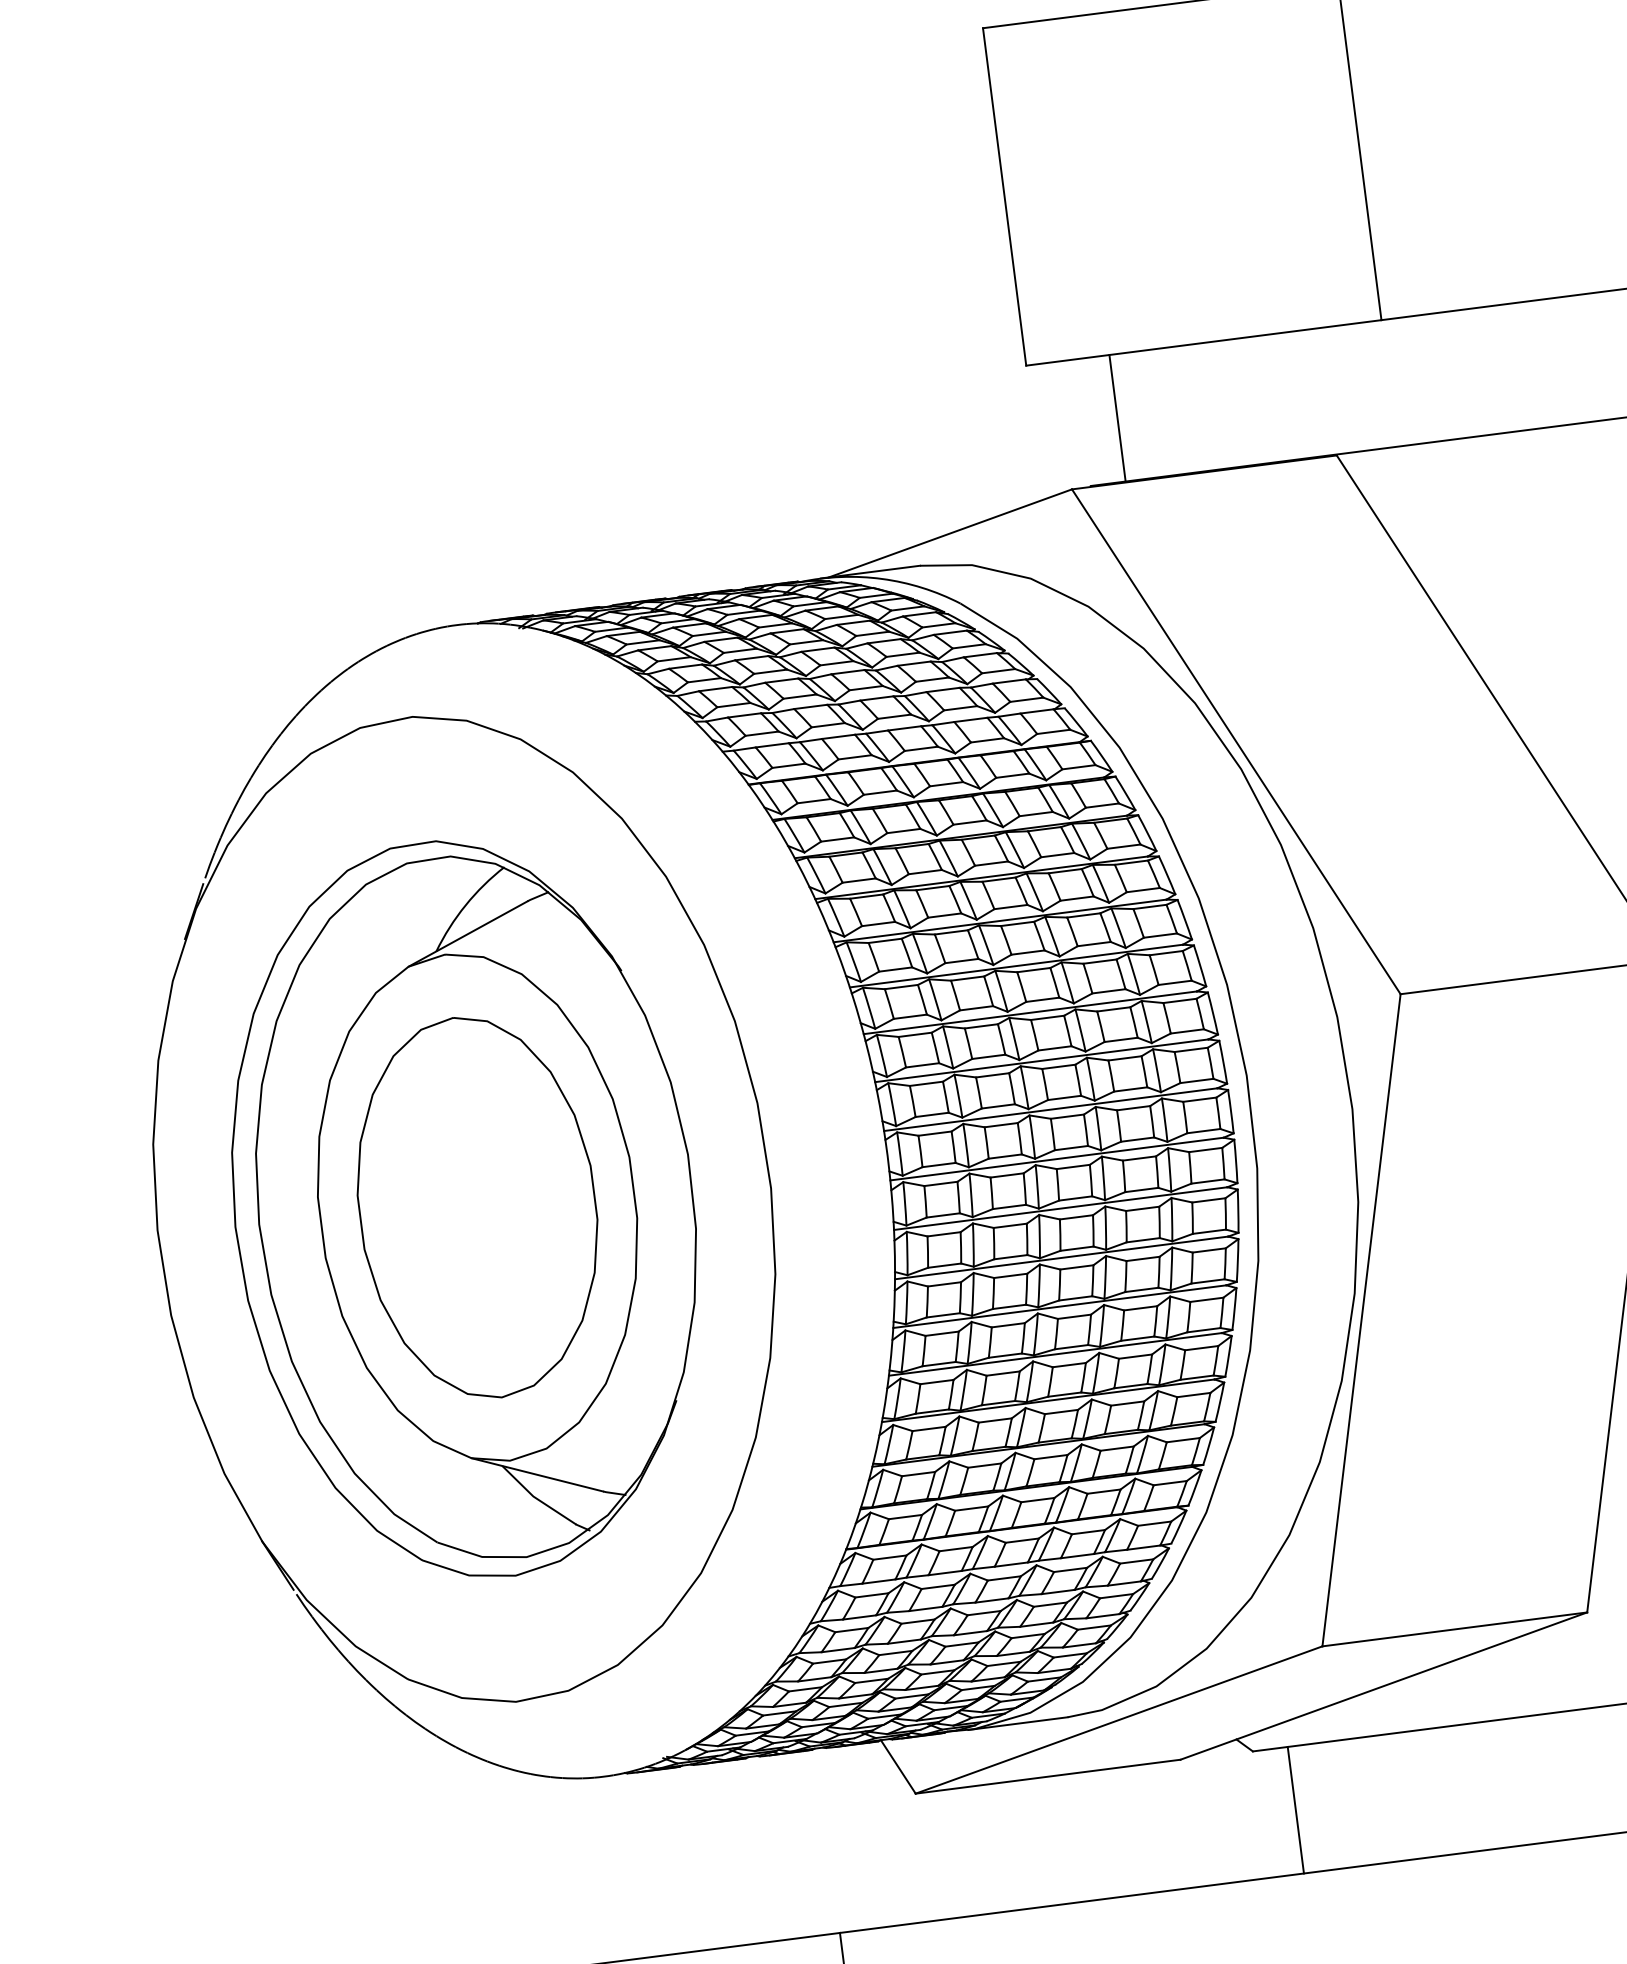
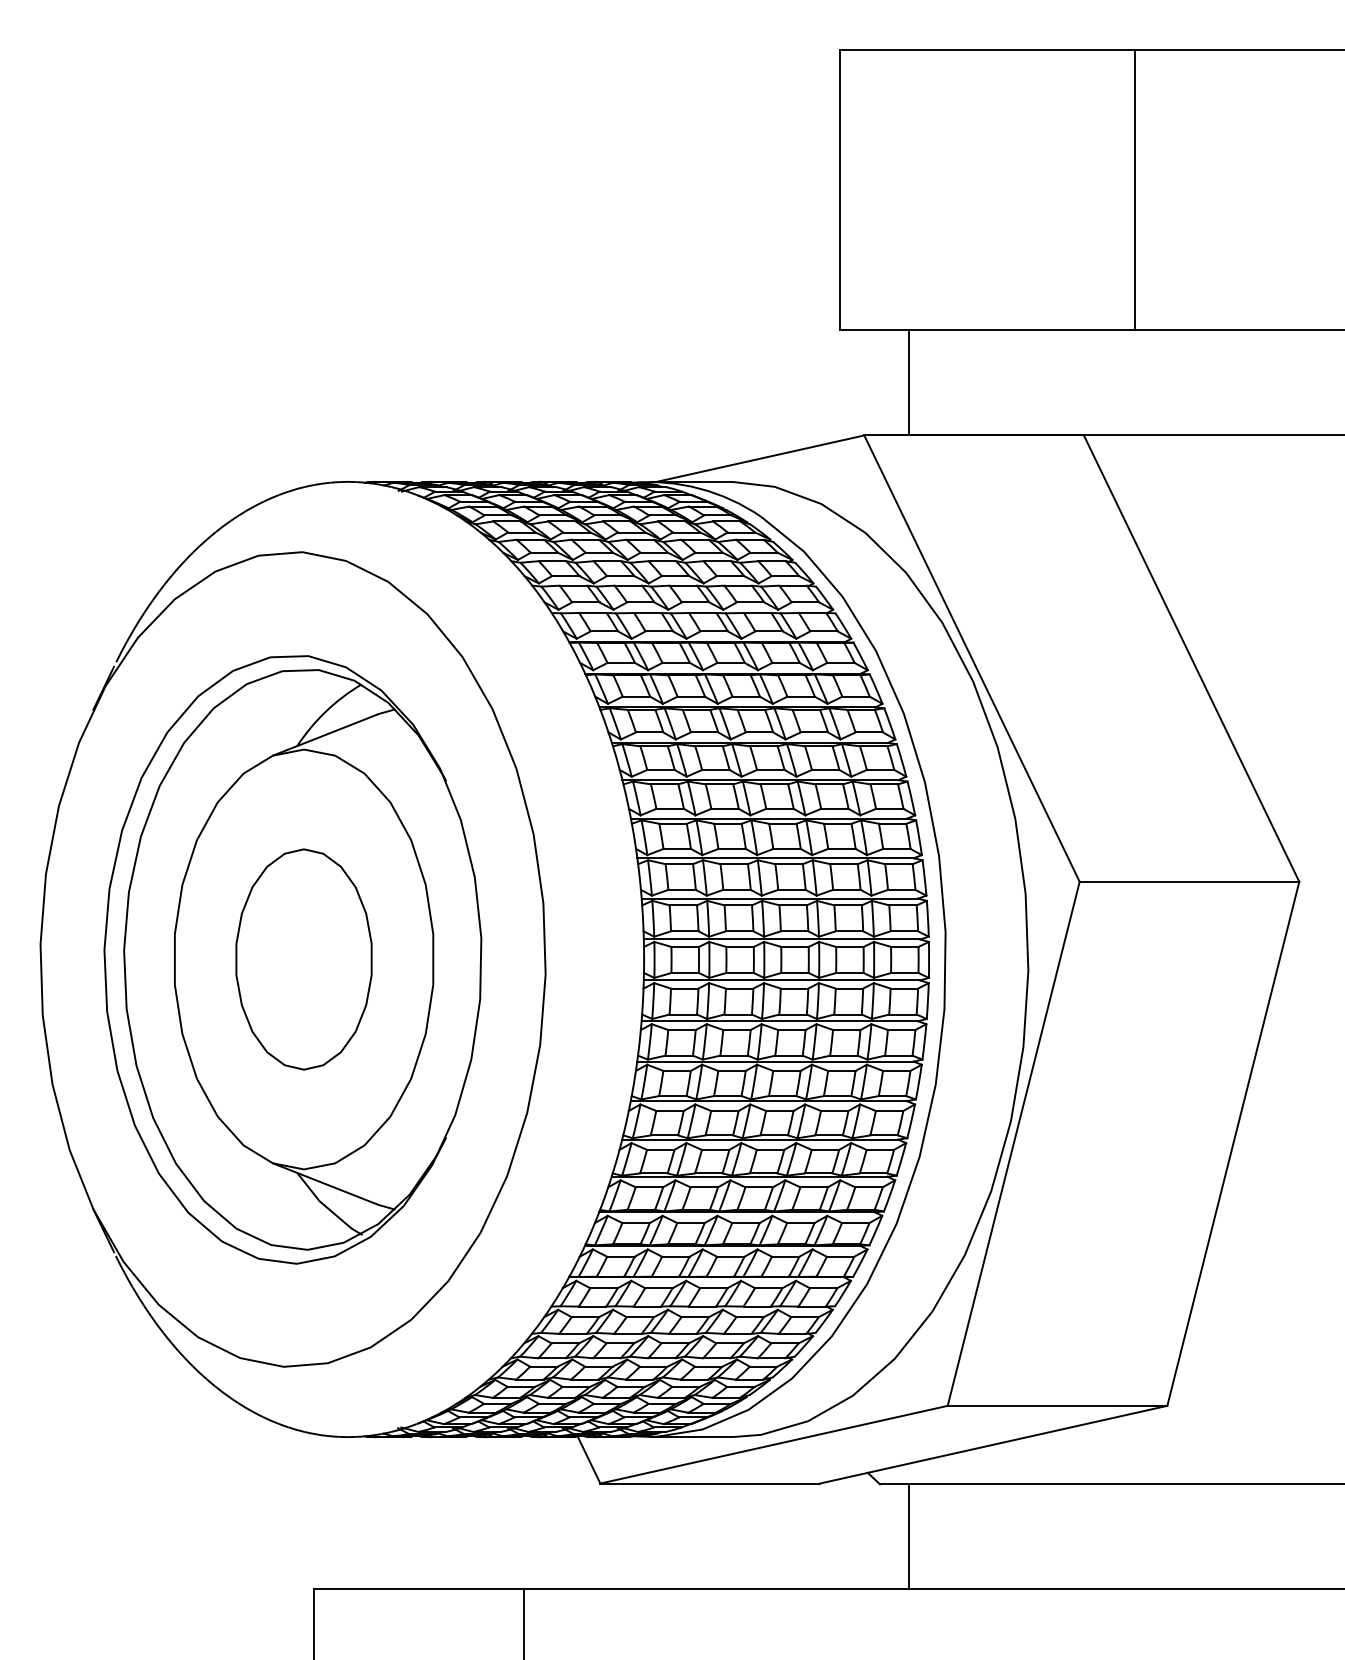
part: (476, 1207) -> (303, 959), size x0.7

